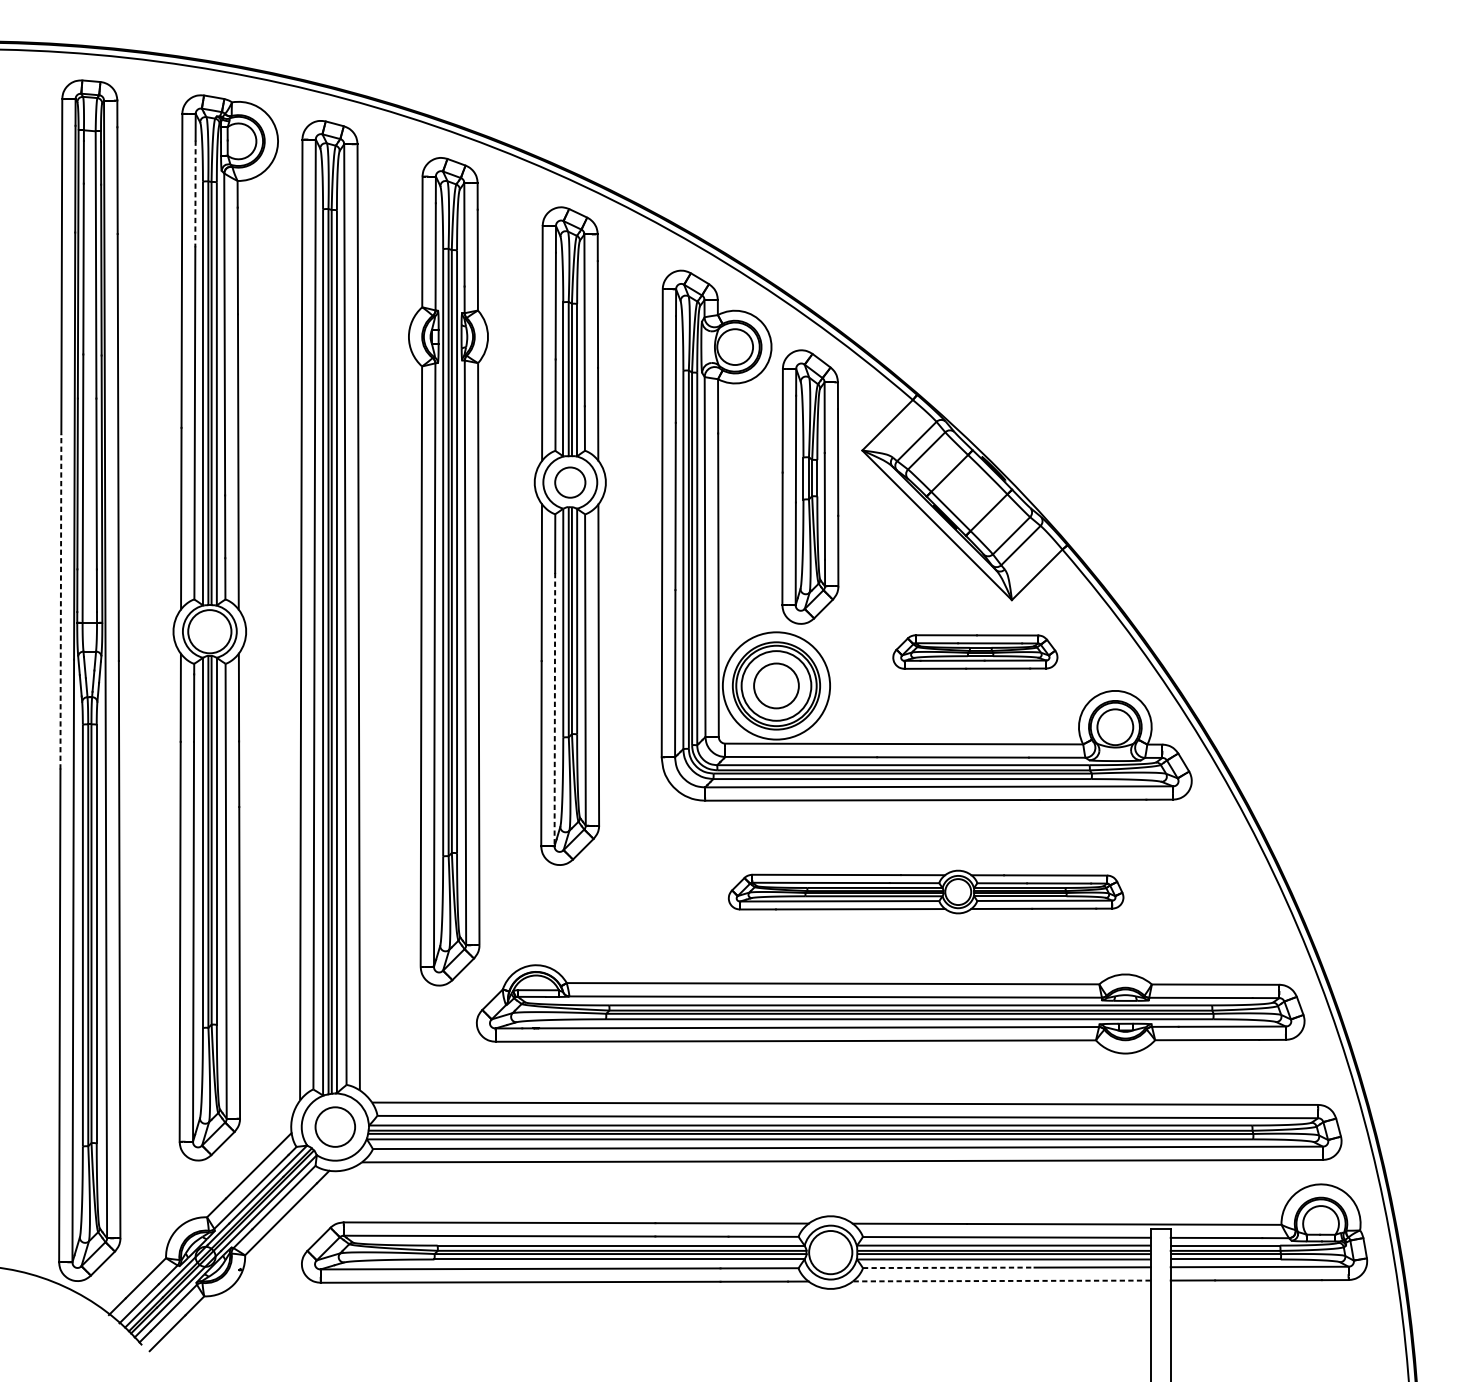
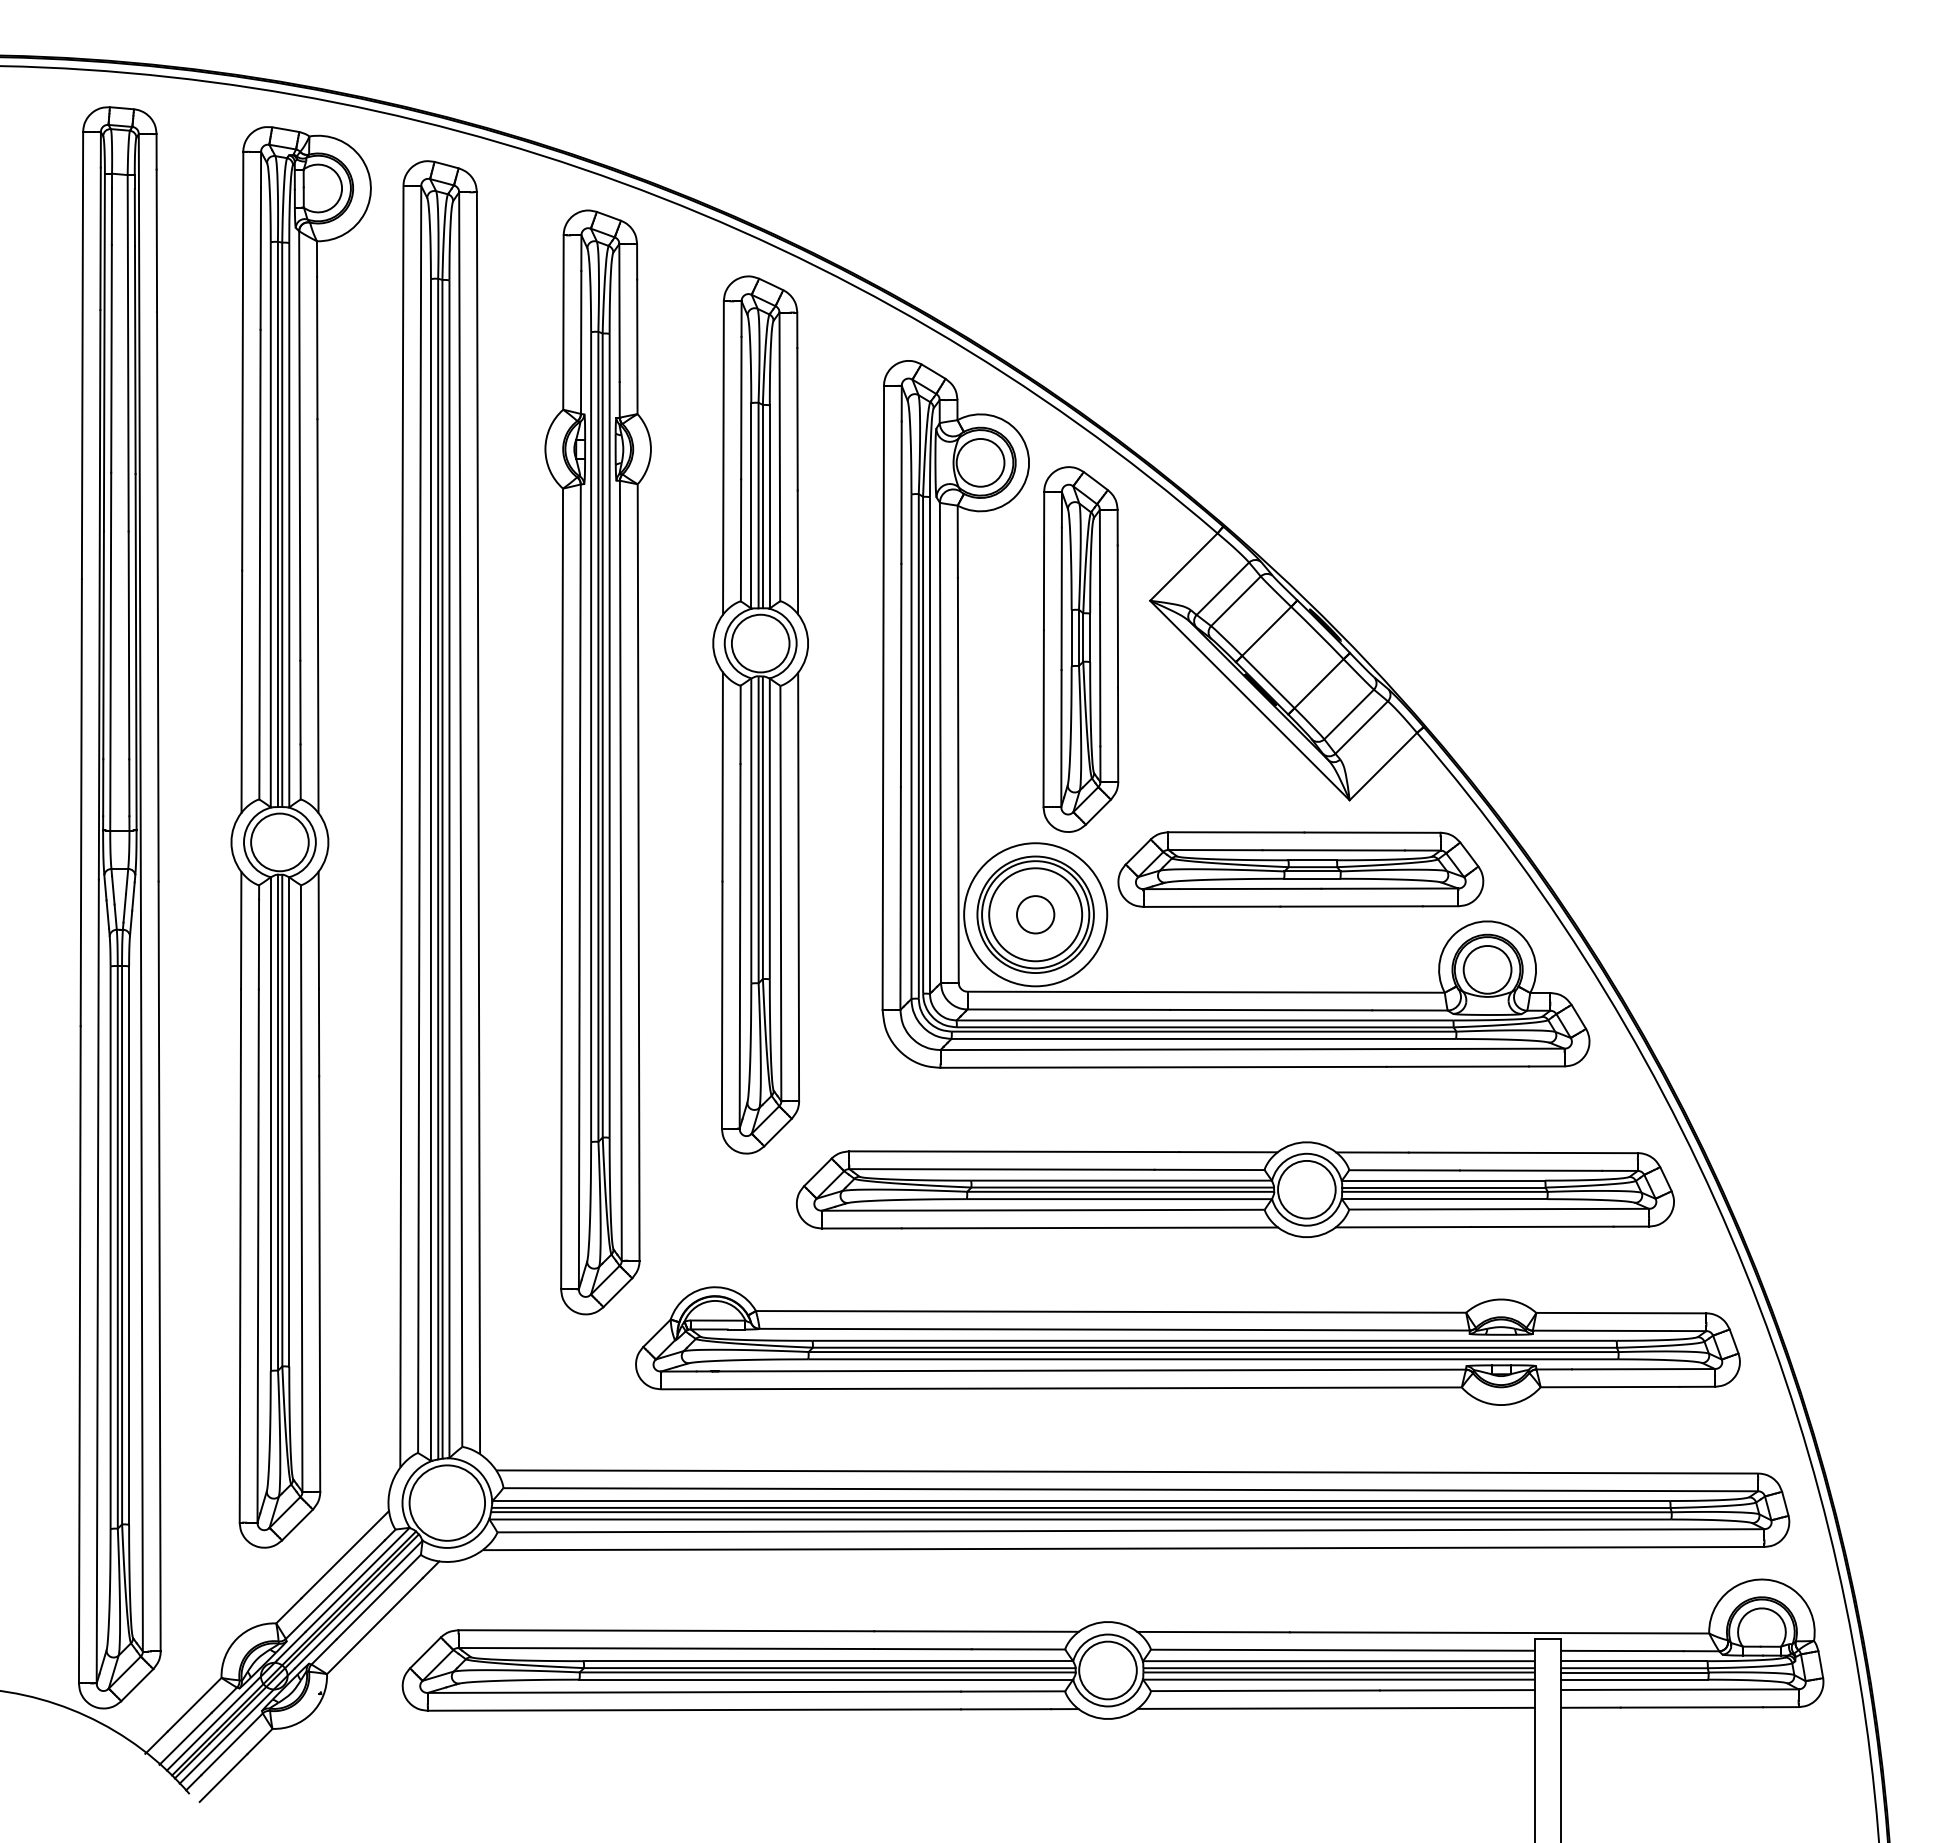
line: (195, 194) -> (260, 259), dashed -> solid
circle: (570, 482) -> (760, 643), size x1.43
line: (61, 601) -> (81, 802), dashed -> solid
part: (975, 652) -> (1300, 869), size x1.67
circle: (776, 685) -> (1035, 914), size x0.62
line: (555, 709) -> (740, 946), dashed -> solid
part: (925, 891) -> (1234, 1189), size x1.67
circle: (335, 1126) -> (447, 1502), size x1.43
line: (948, 1267) -> (1265, 1690), dashed -> solid
line: (1002, 1281) -> (1336, 1708), dashed -> solid

